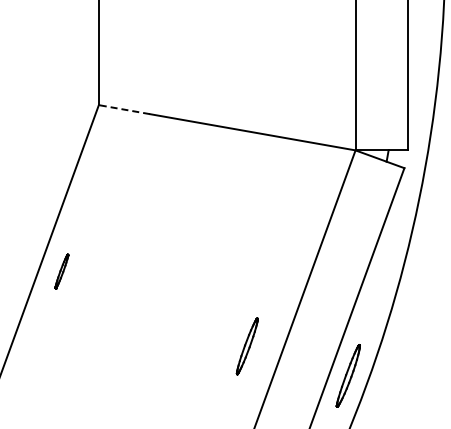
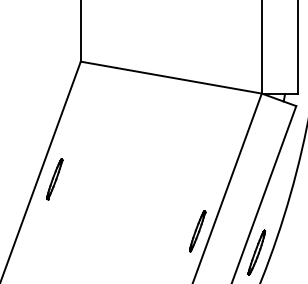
line: (124, 109) -> (98, 64), dashed -> solid
part: (61, 271) -> (54, 178), size x1.67
part: (246, 346) -> (196, 231), moved

